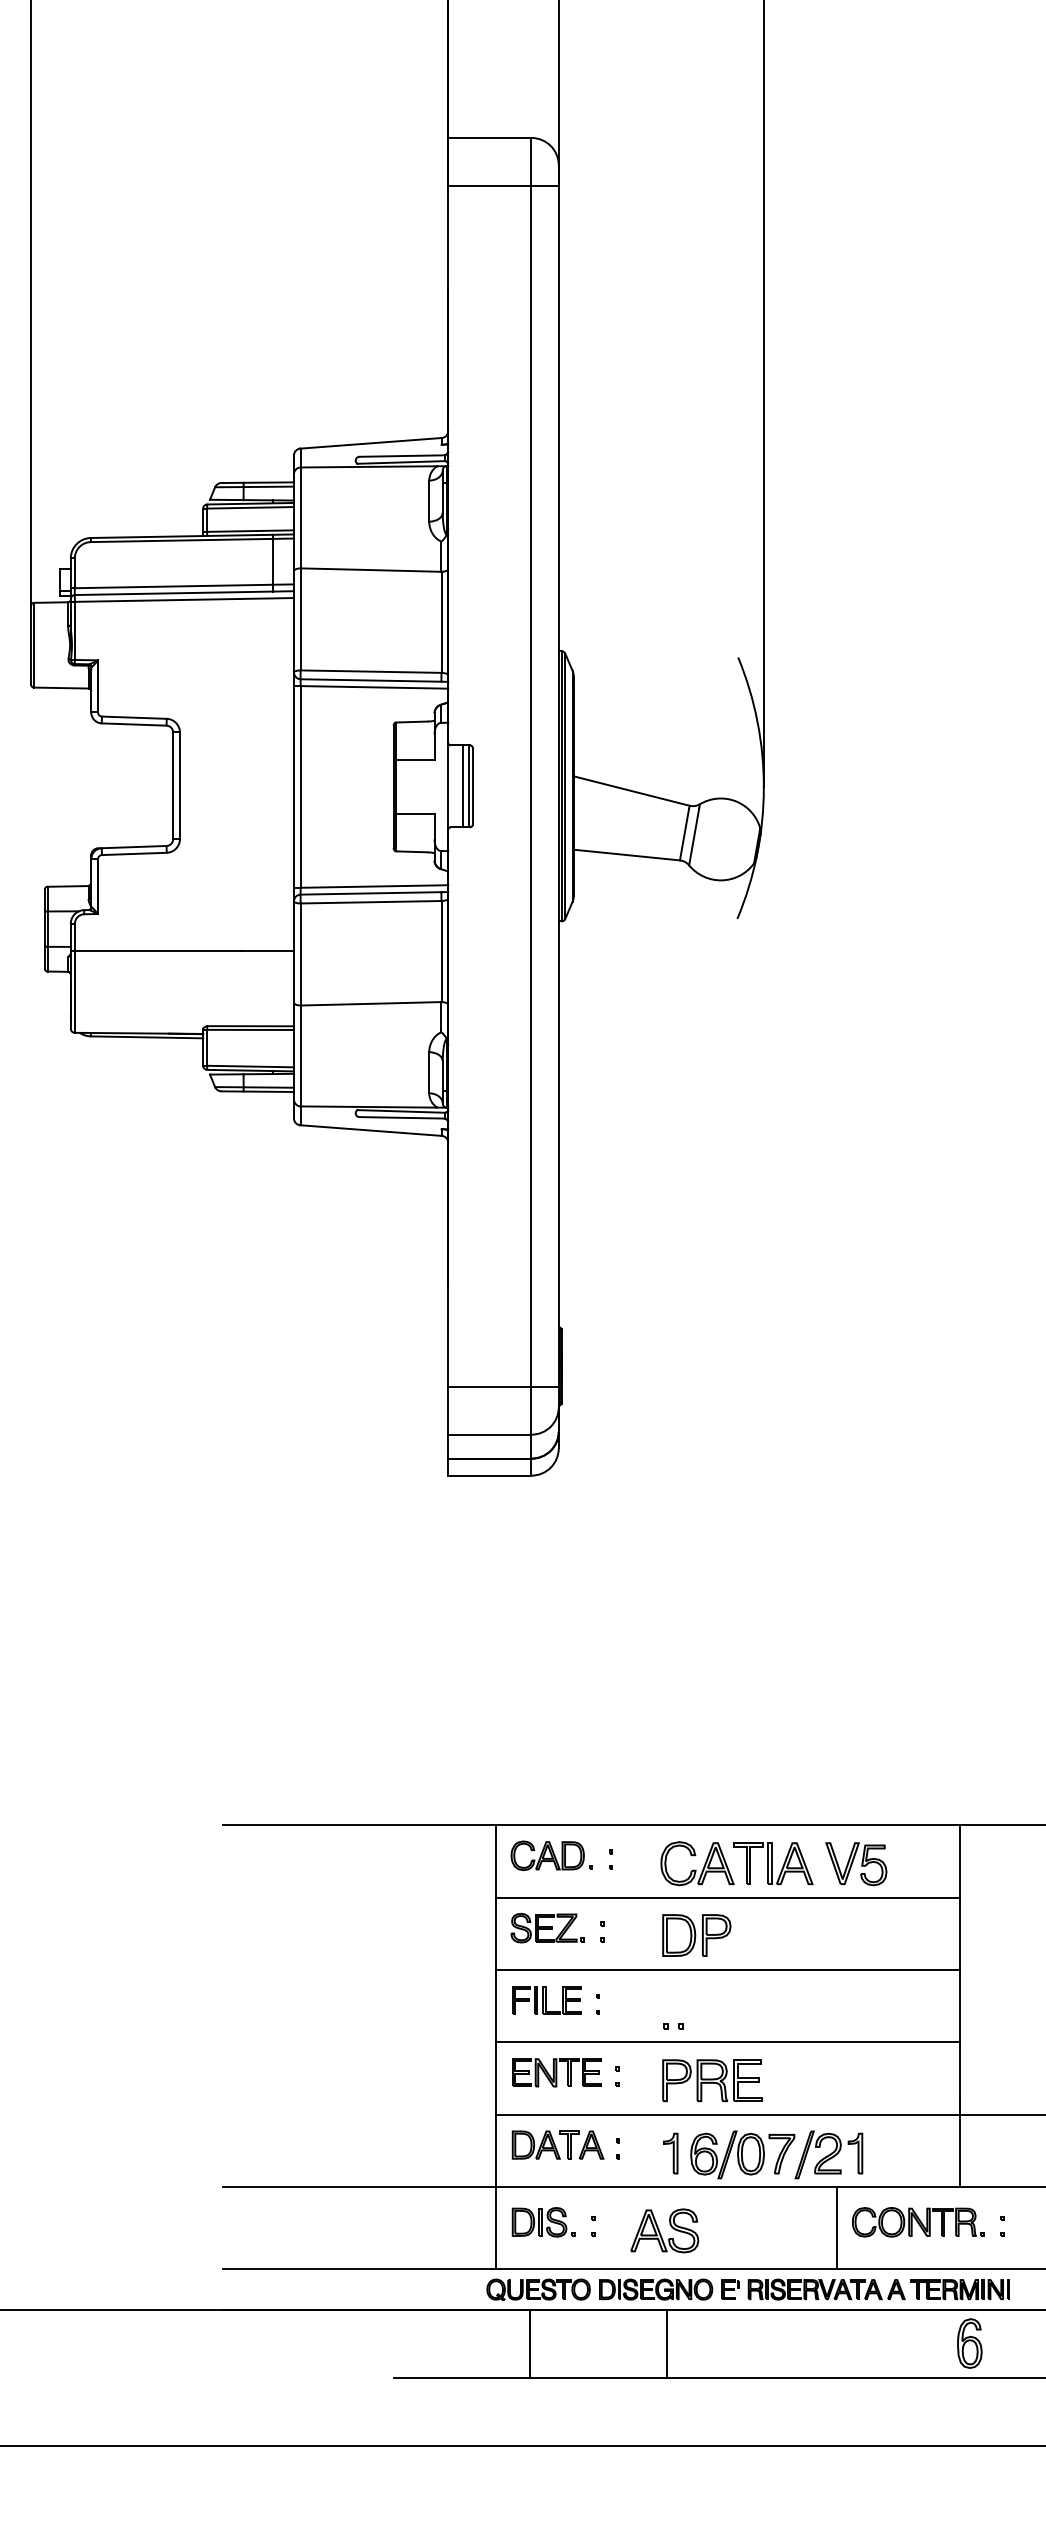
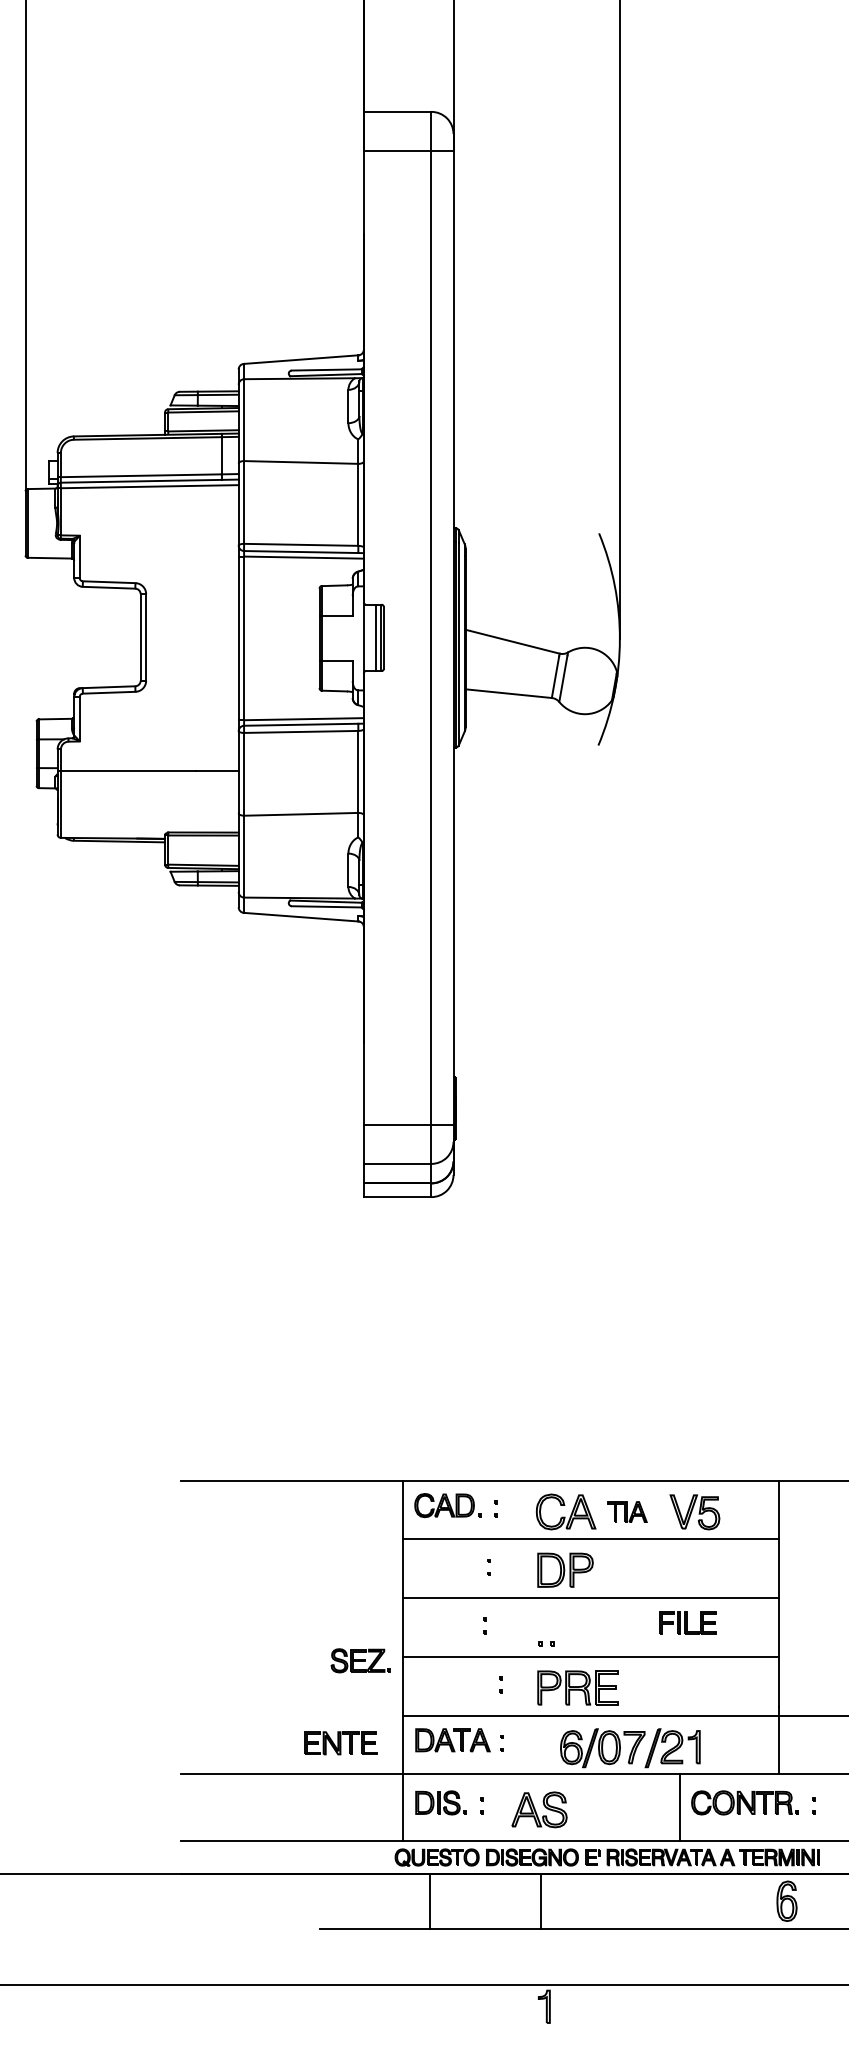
part: (773, 1863) -> (627, 1511), size x0.6
part: (547, 1928) -> (360, 1661), moved
part: (546, 2000) -> (687, 1622), moved
part: (556, 2072) -> (340, 1743), moved
part: (670, 2153) -> (544, 2006), moved

